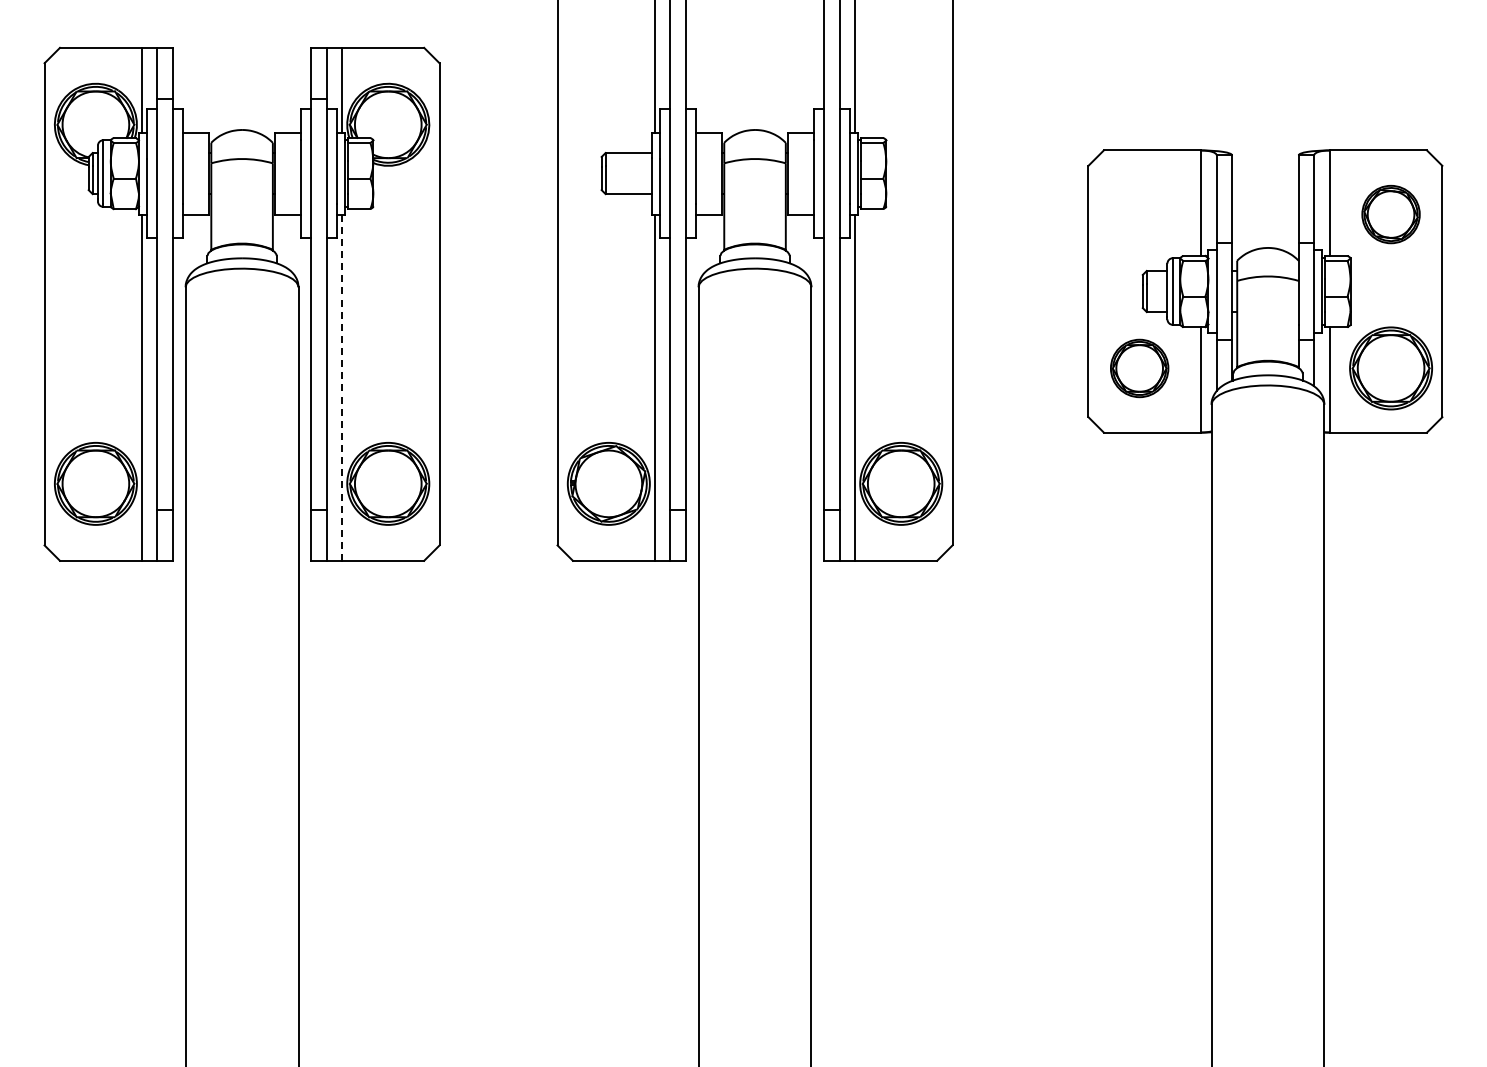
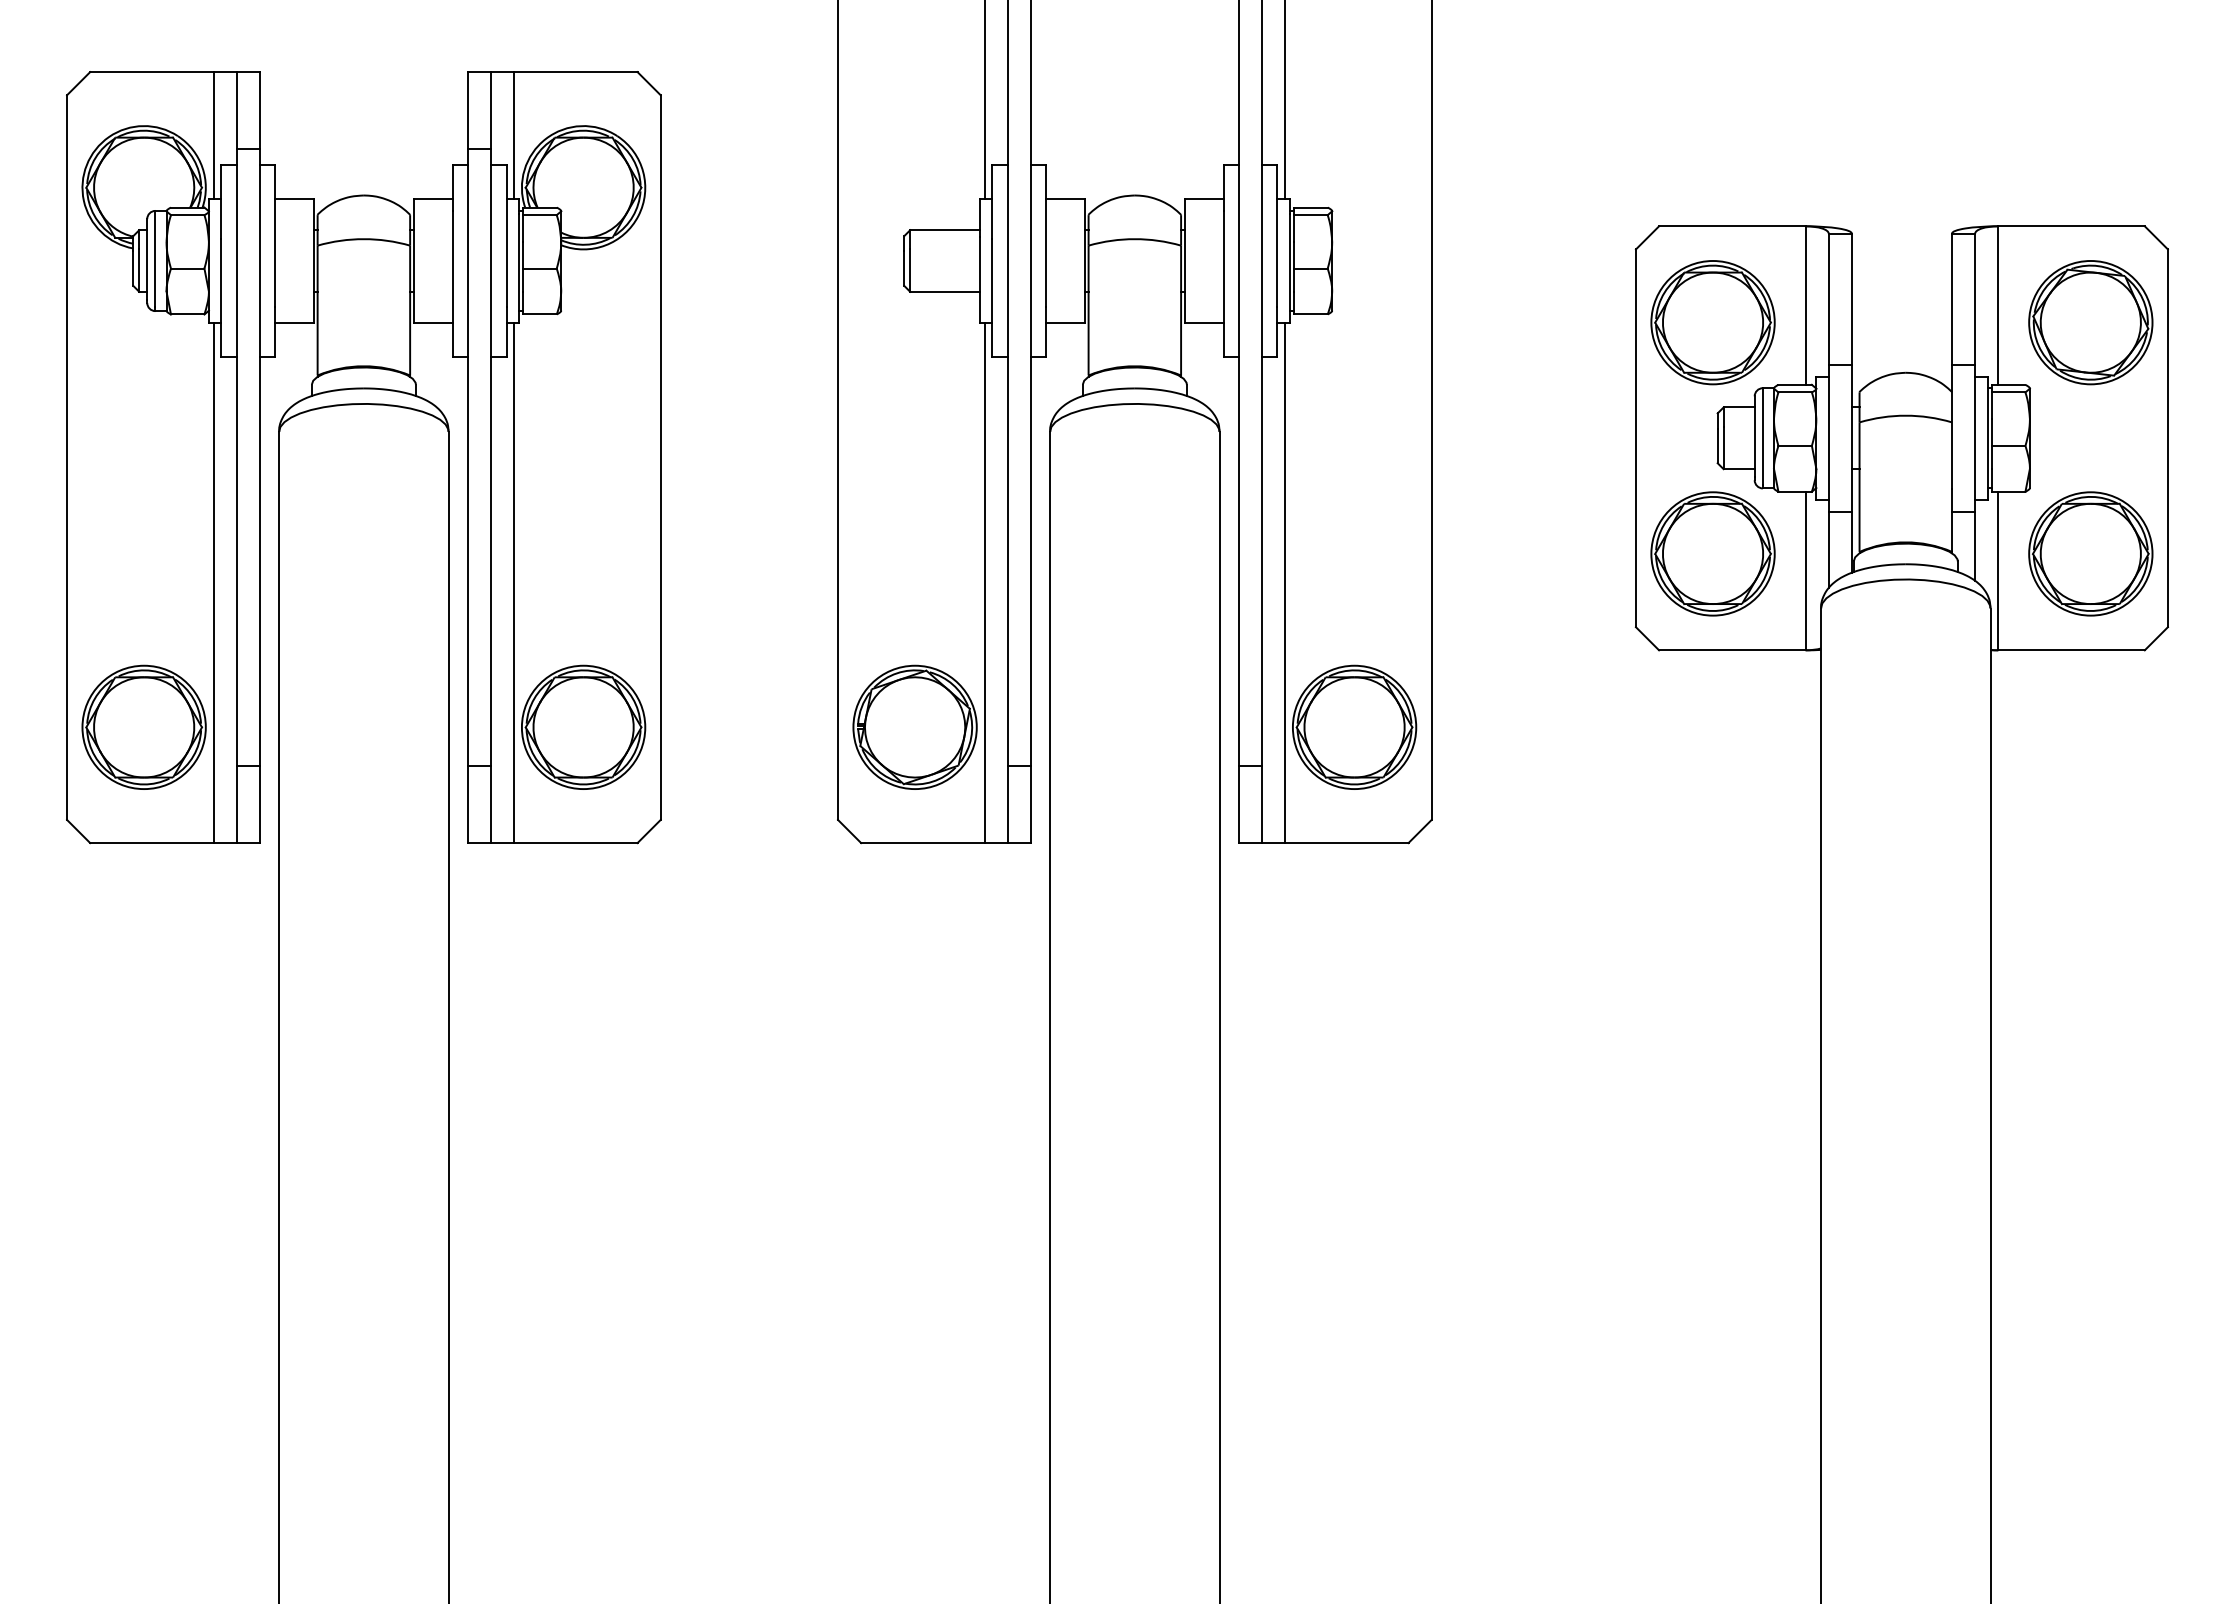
part: (1139, 214) -> (1712, 322), added
part: (1390, 214) -> (2089, 322), size x1.43
part: (1139, 368) -> (1712, 554), size x1.43
line: (342, 388) -> (514, 584), dashed -> solid

